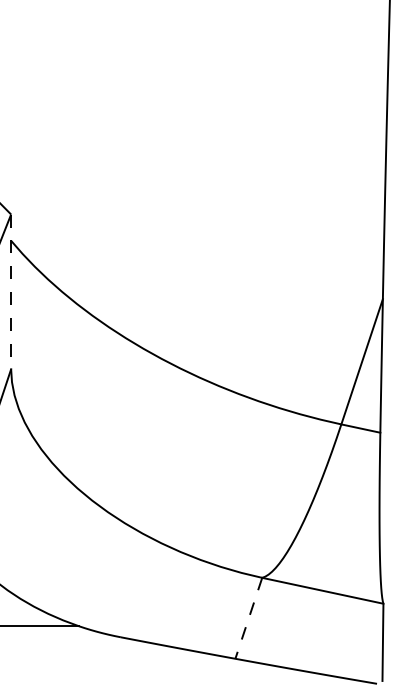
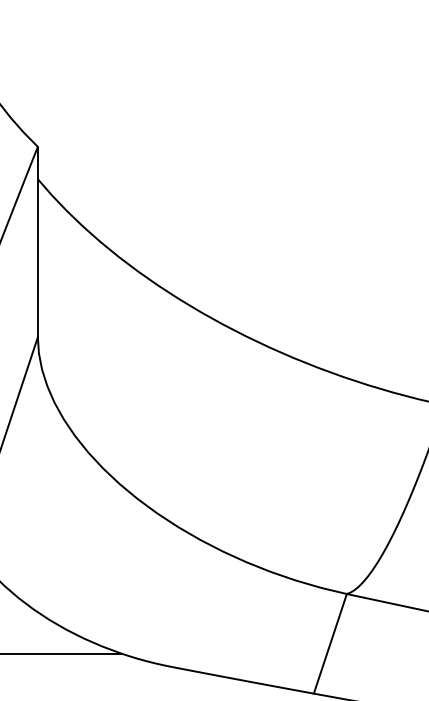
line: (11, 292) -> (38, 242), dashed -> solid
line: (248, 618) -> (329, 644), dashed -> solid

